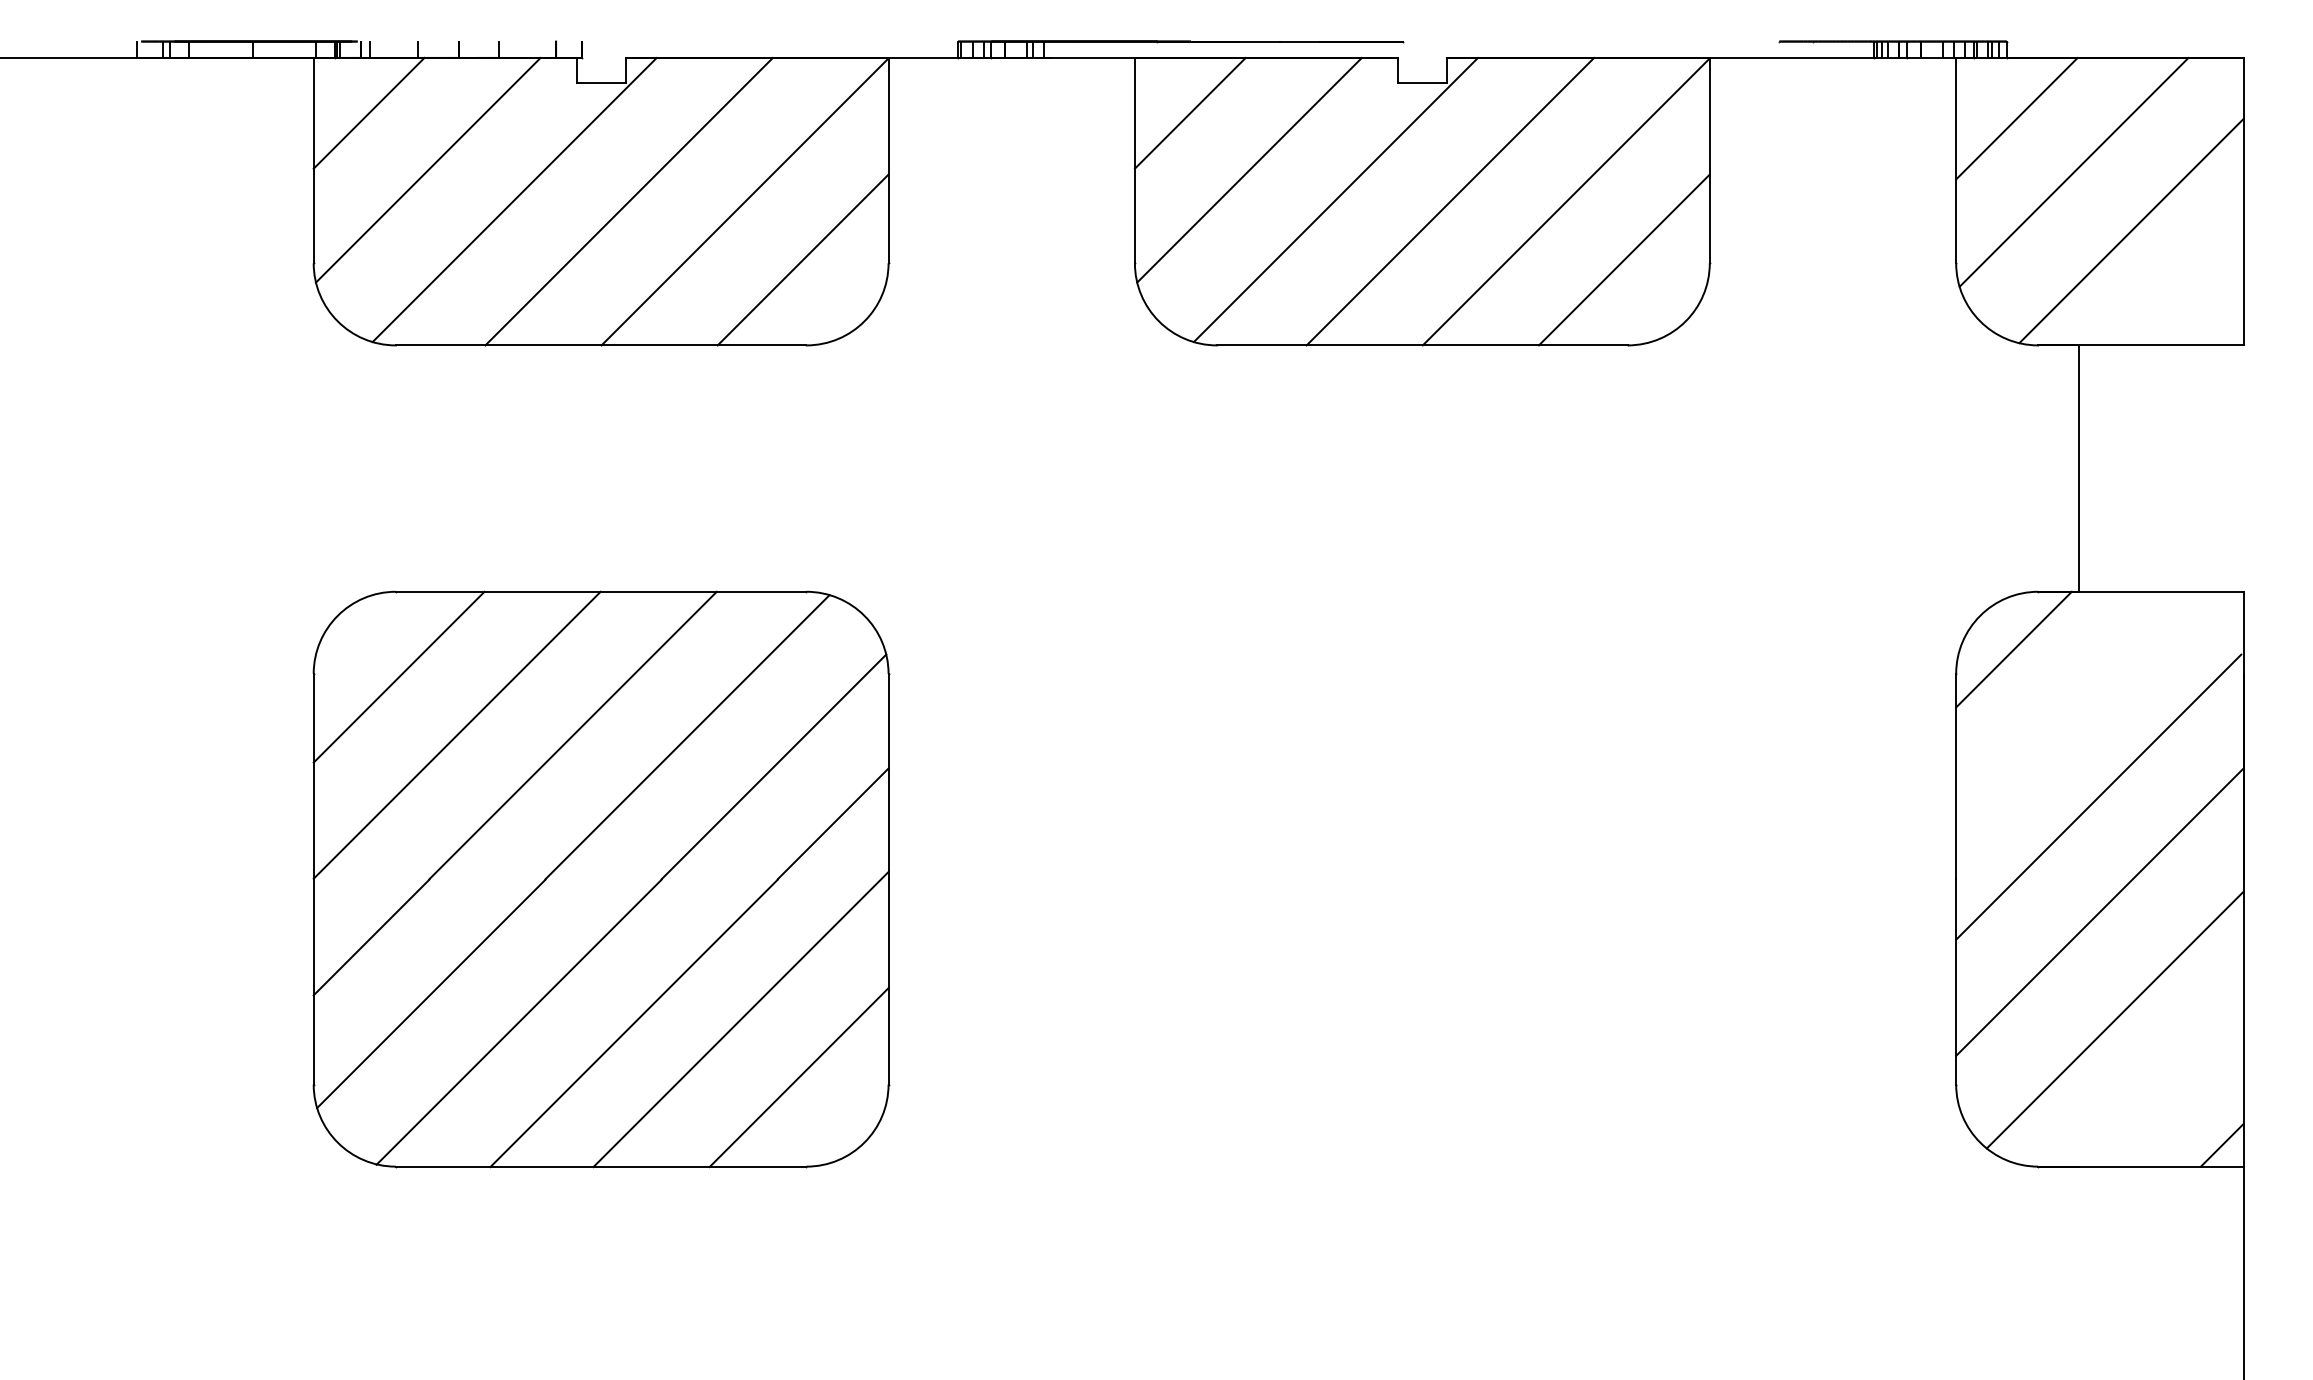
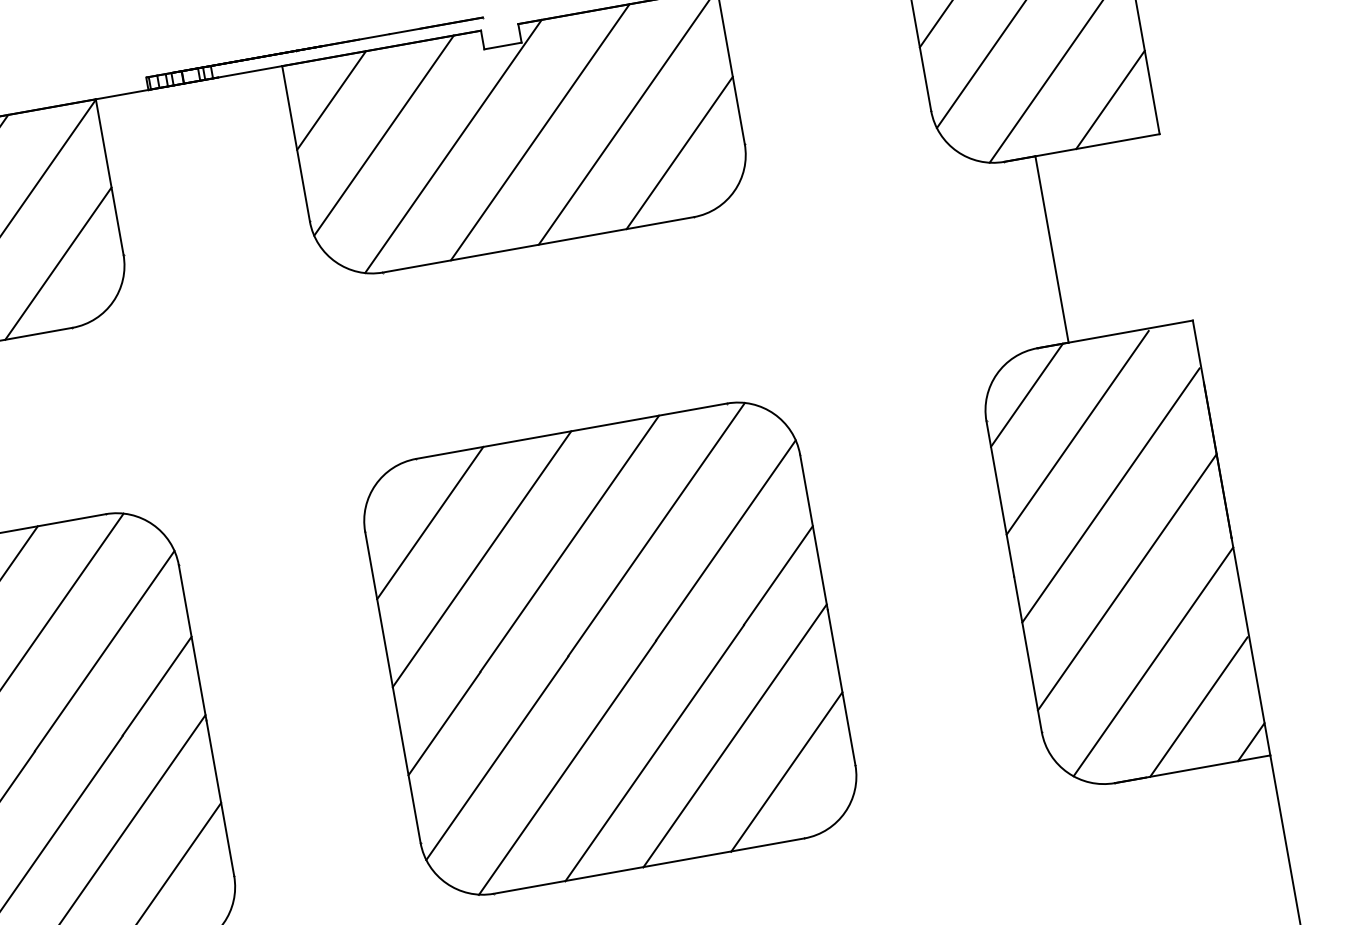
line: (2188, 290) -> (1110, 100), added
line: (2070, 709) -> (1077, 432), added
part: (1422, 879) -> (610, 648), added
line: (2162, 1088) -> (1198, 707), added

